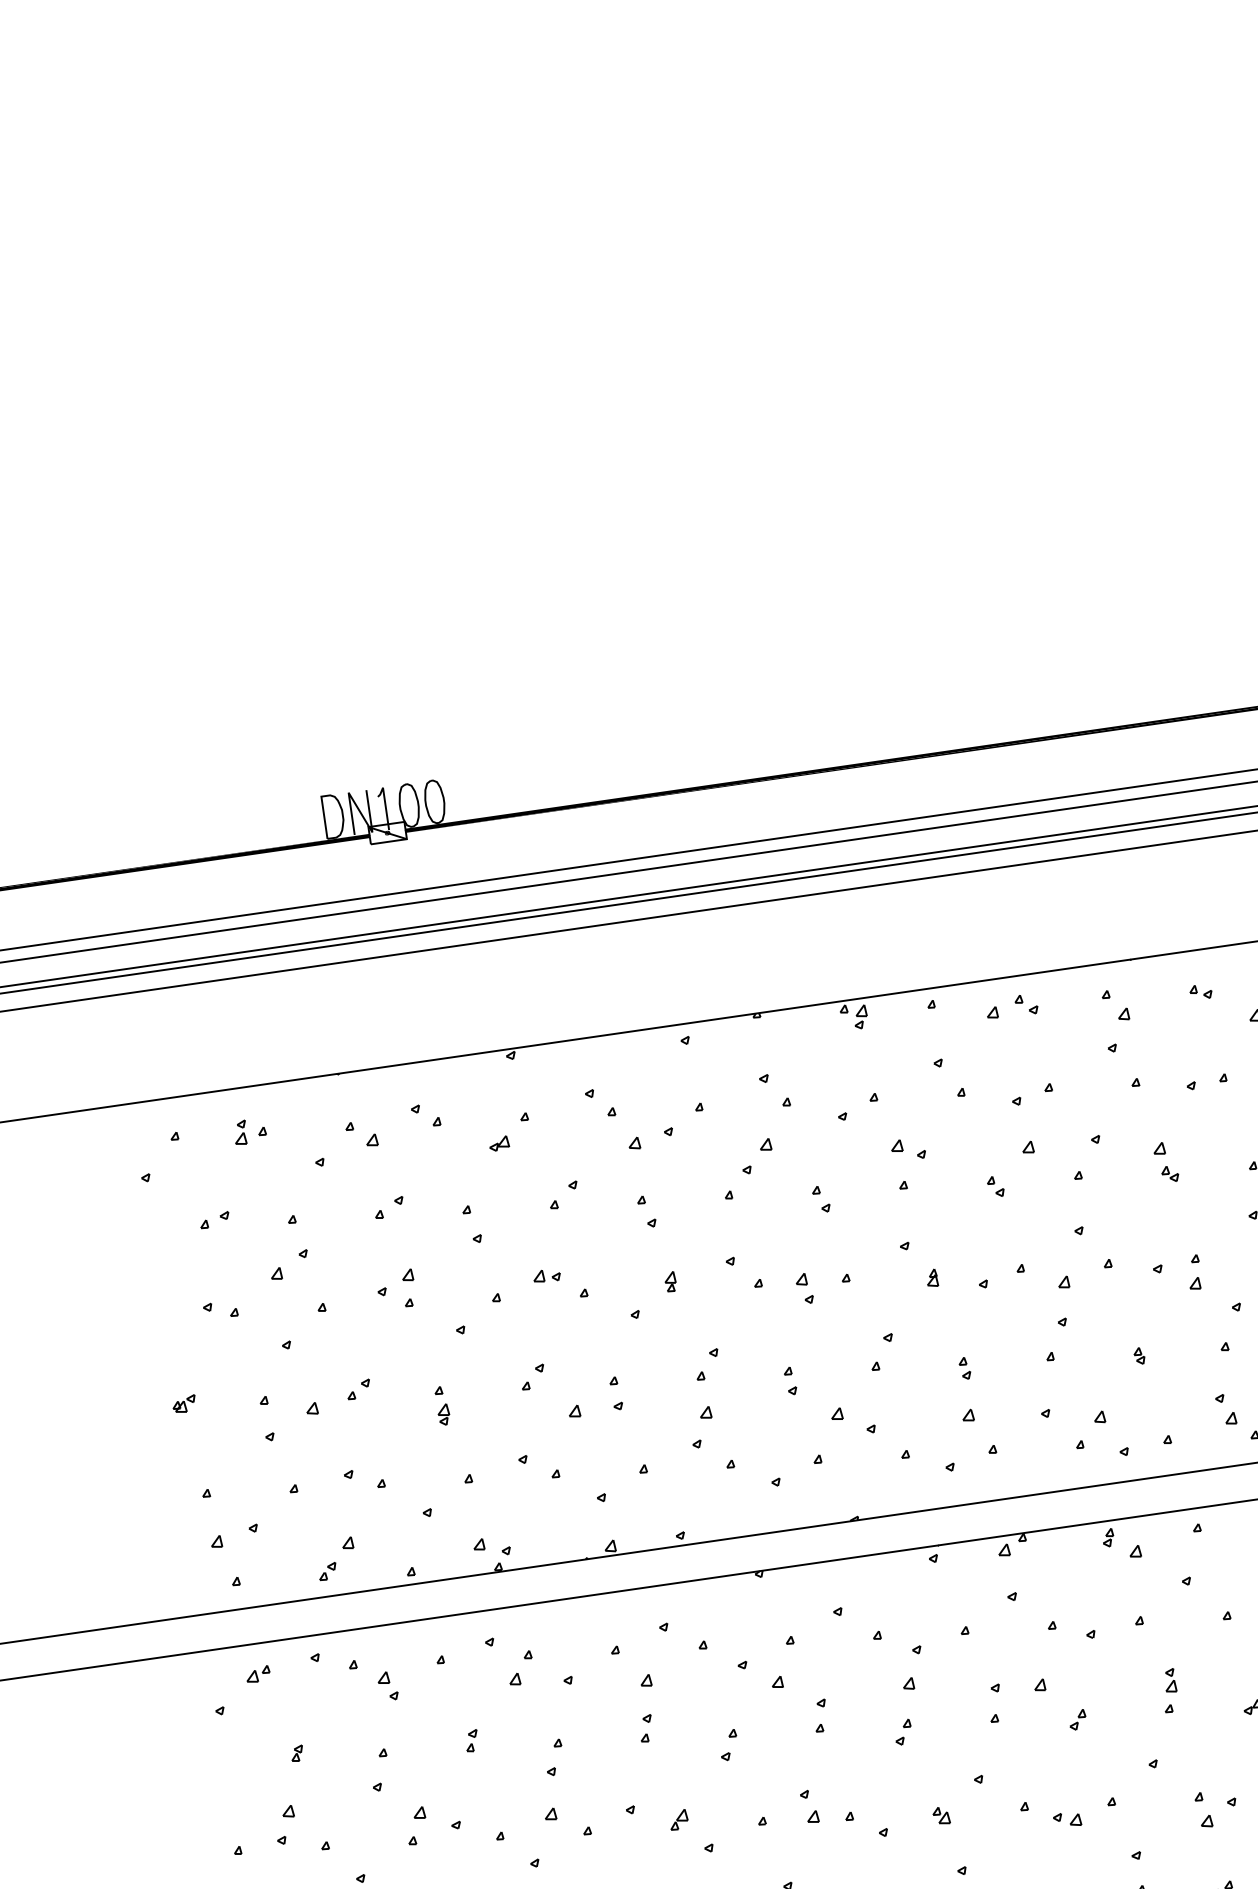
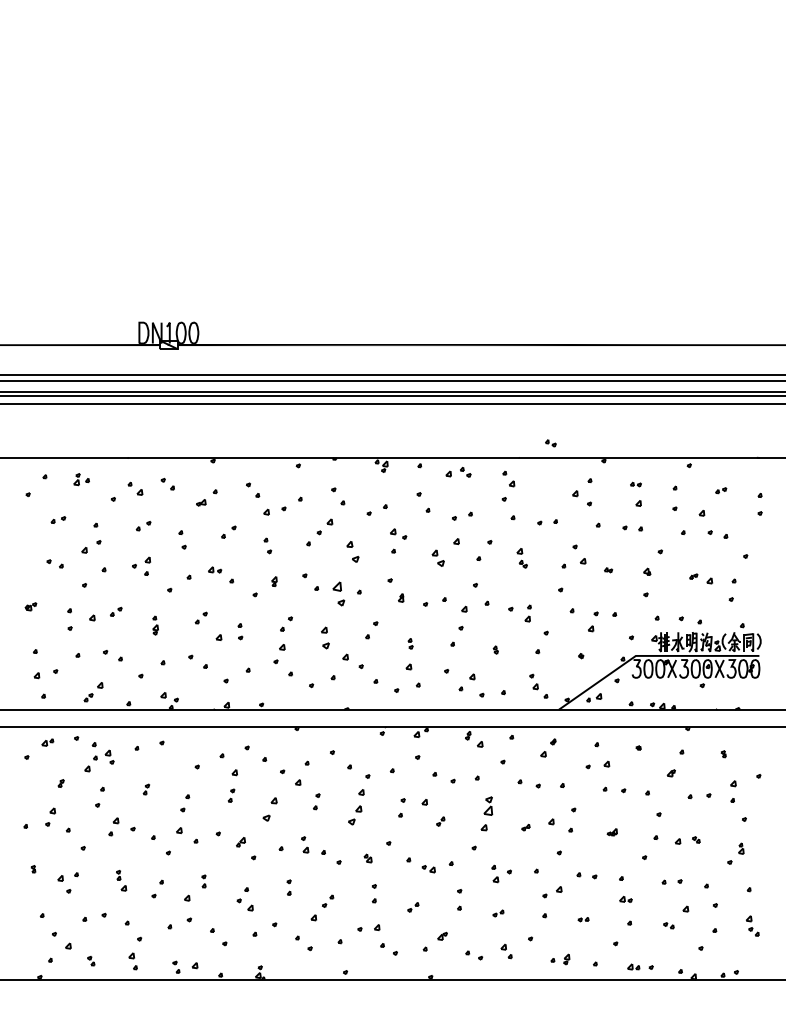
part: (1200, 992) -> (550, 443), moved
part: (994, 1185) -> (437, 557), size x1.6
part: (820, 1200) -> (352, 552), size x1.6
part: (804, 1289) -> (338, 594), size x1.6
part: (790, 1380) -> (325, 637), size x1.6
part: (519, 1667) -> (90, 763), moved
part: (1170, 1689) -> (487, 813), size x1.6
part: (903, 1732) -> (355, 815), size x1.6
part: (729, 1745) -> (270, 809), size x1.6

